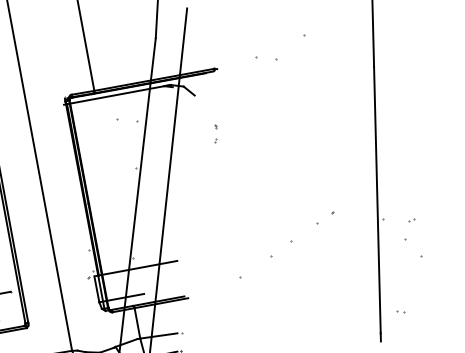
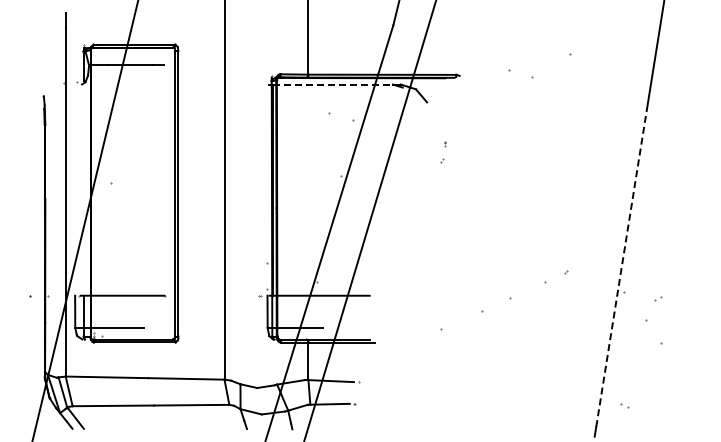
line: (118, 94) -> (336, 84), solid -> dashed
line: (377, 200) -> (621, 267), solid -> dashed

